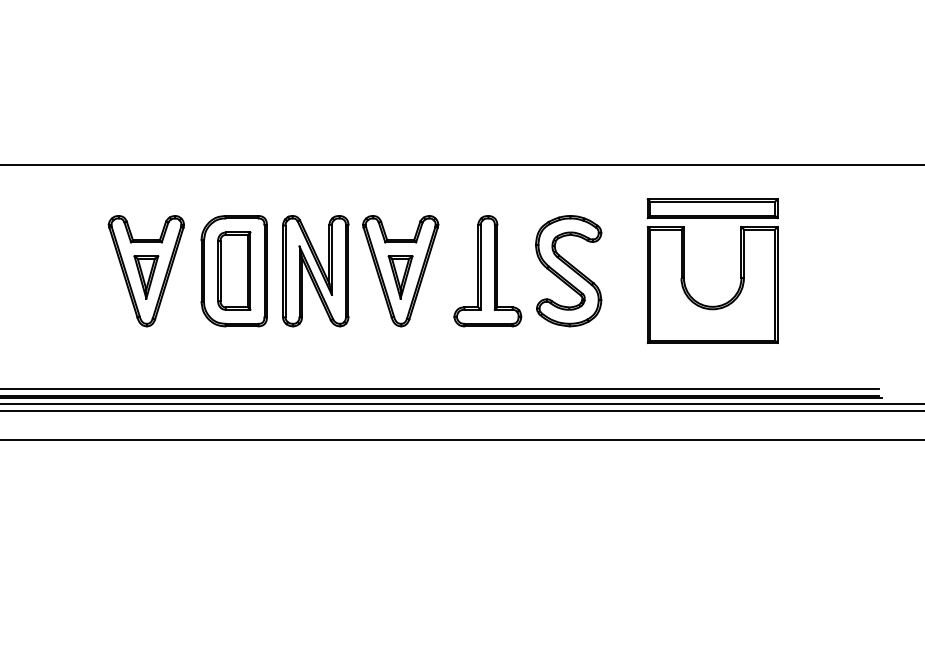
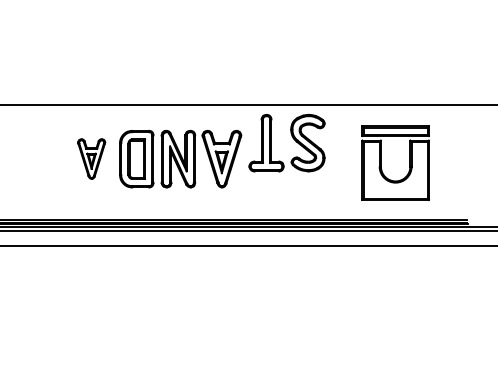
part: (538, 262) -> (292, 138), moved
part: (146, 269) -> (91, 158), size x0.7
part: (685, 269) -> (381, 162), moved

